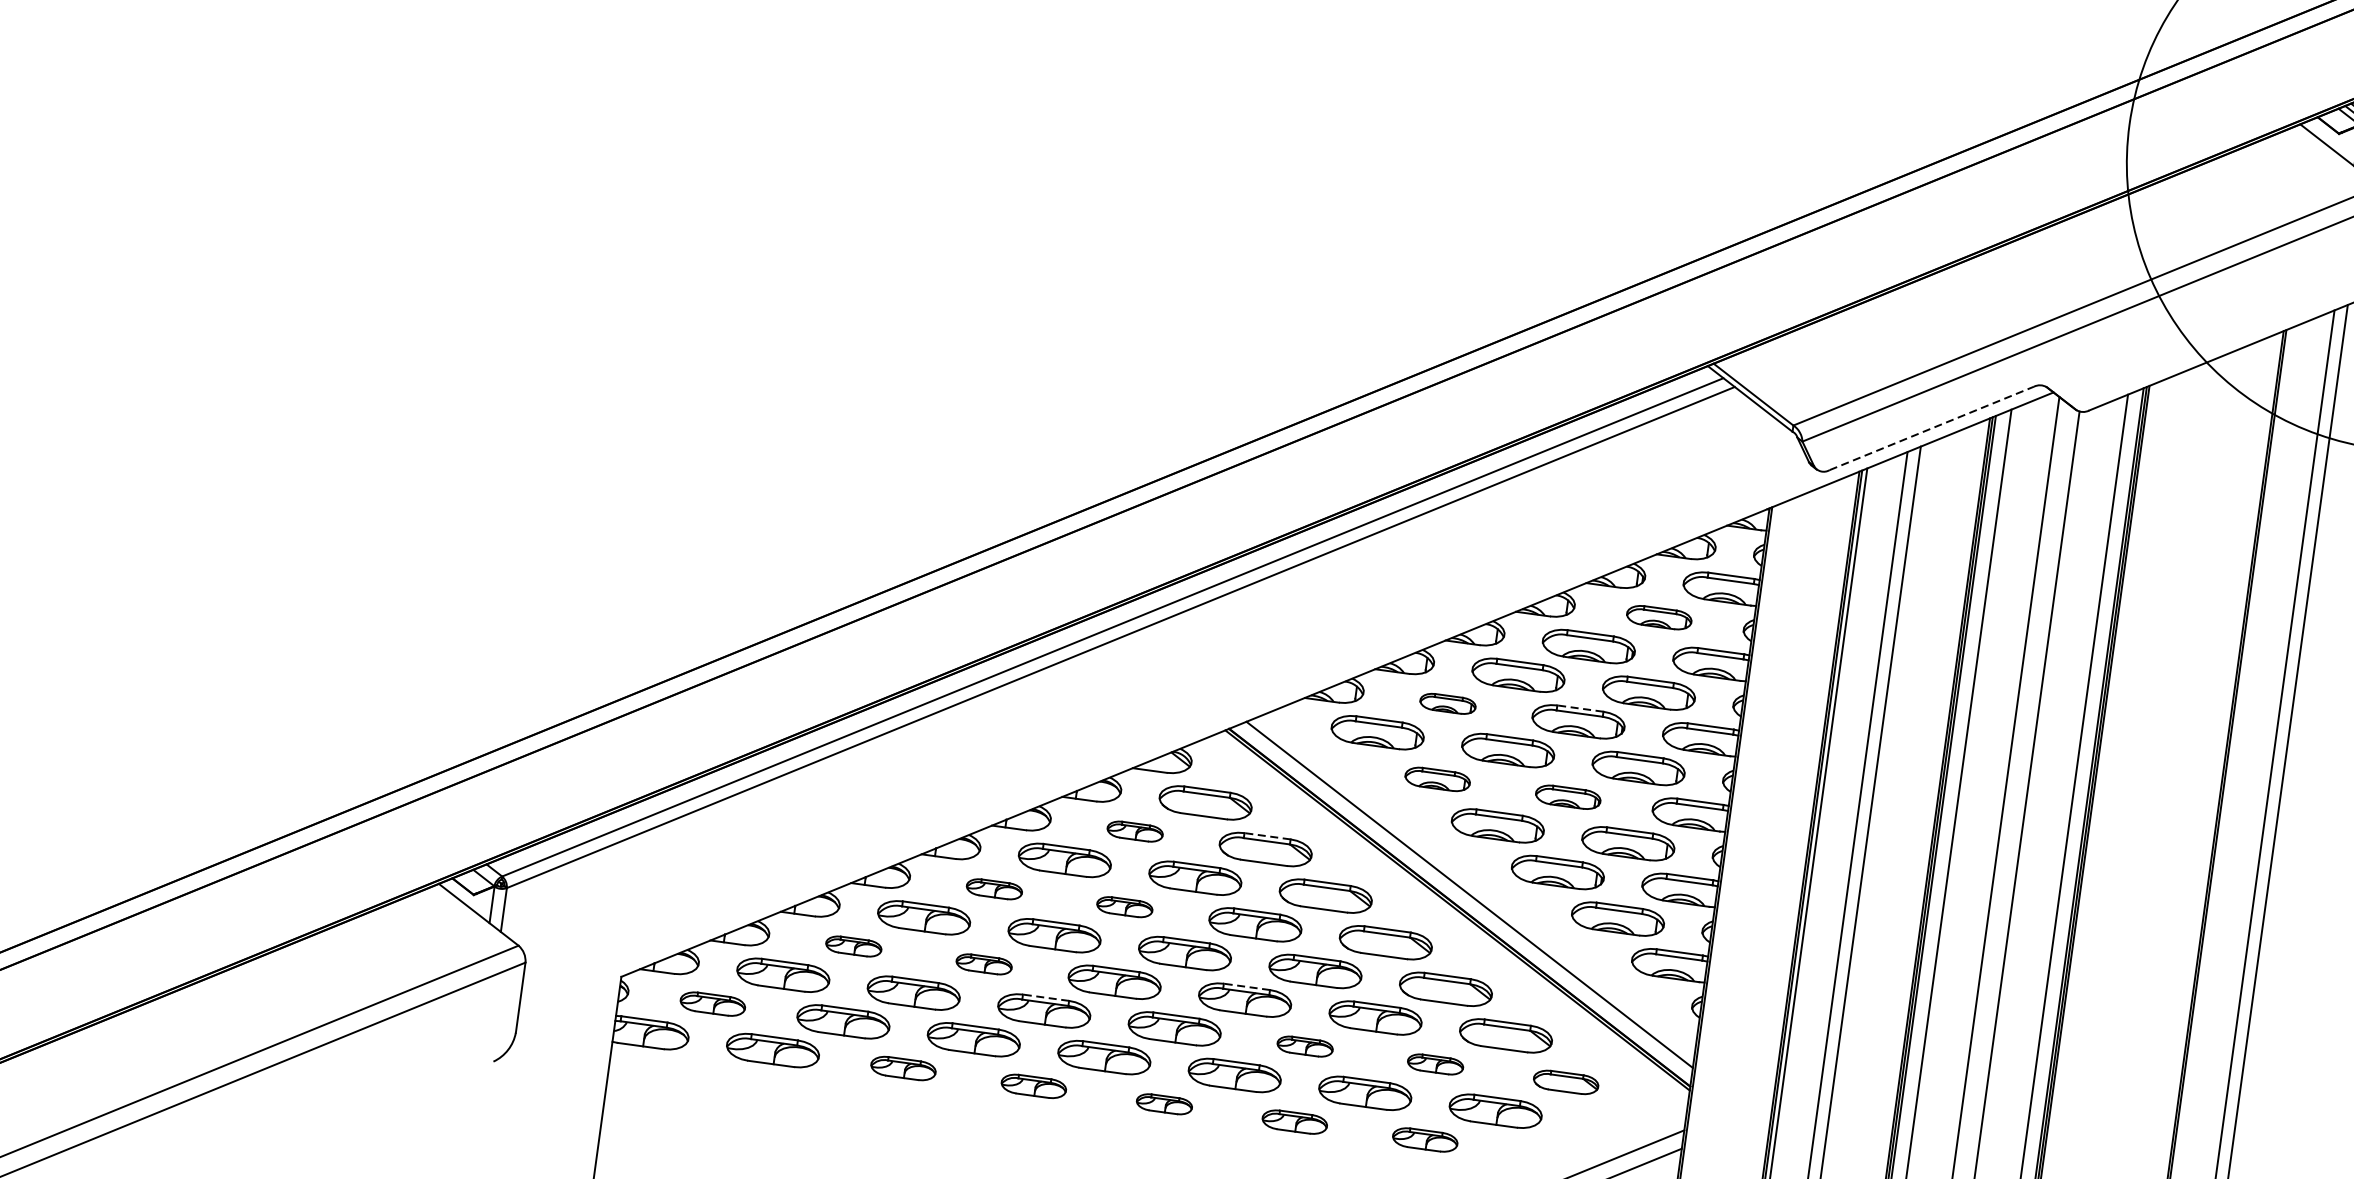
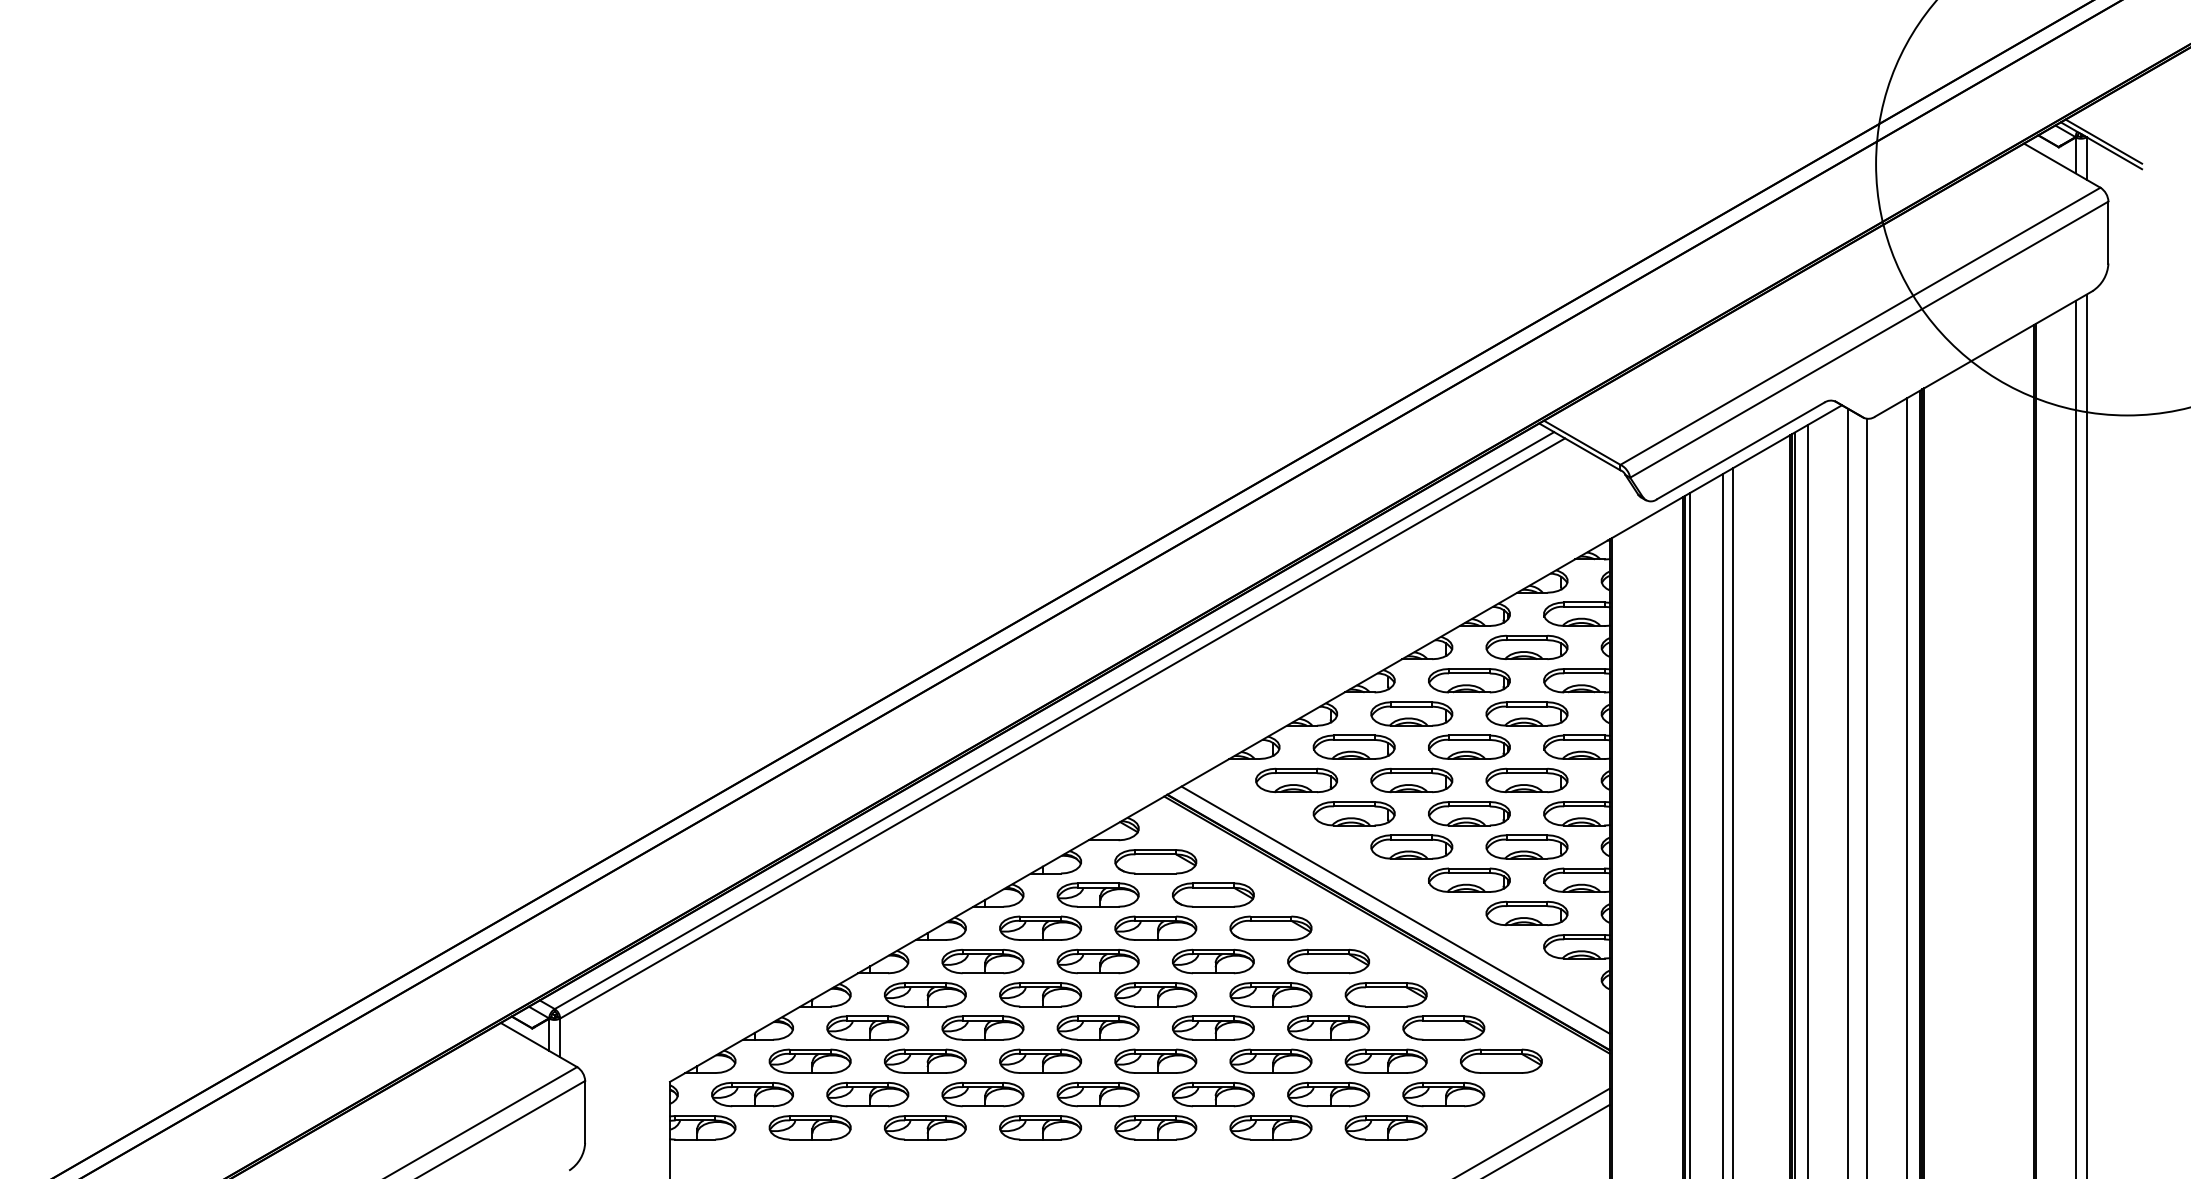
line: (1932, 428) -> (1741, 450), dashed -> solid
part: (1658, 616) -> (1526, 646), size x1.43
part: (1447, 703) -> (1353, 746), size x1.67
line: (1579, 708) -> (1468, 735), dashed -> solid
part: (1437, 778) -> (1353, 813), size x1.43
part: (1568, 796) -> (1469, 813), size x1.43
part: (1134, 830) -> (1097, 894), size x1.67
line: (1266, 836) -> (1212, 883), dashed -> solid
part: (993, 888) -> (982, 961), size x1.67
part: (1124, 906) -> (1097, 961), size x1.67
part: (853, 945) -> (867, 1027), size x1.67
part: (983, 963) -> (982, 1027), size x1.67
line: (1245, 986) -> (1212, 1016), dashed -> solid
line: (1045, 997) -> (1040, 1049), dashed -> solid
part: (712, 1003) -> (752, 1094), size x1.43
part: (1304, 1045) -> (1270, 1060), size x1.67
part: (1434, 1063) -> (1385, 1060), size x1.67
part: (903, 1068) -> (925, 1127), size x1.43
part: (1566, 1081) -> (1501, 1060), size x1.43
part: (1033, 1085) -> (1040, 1127), size x1.43
part: (1164, 1103) -> (1155, 1127), size x1.67
part: (1294, 1121) -> (1270, 1127), size x1.43
part: (1424, 1139) -> (1385, 1127), size x1.43

